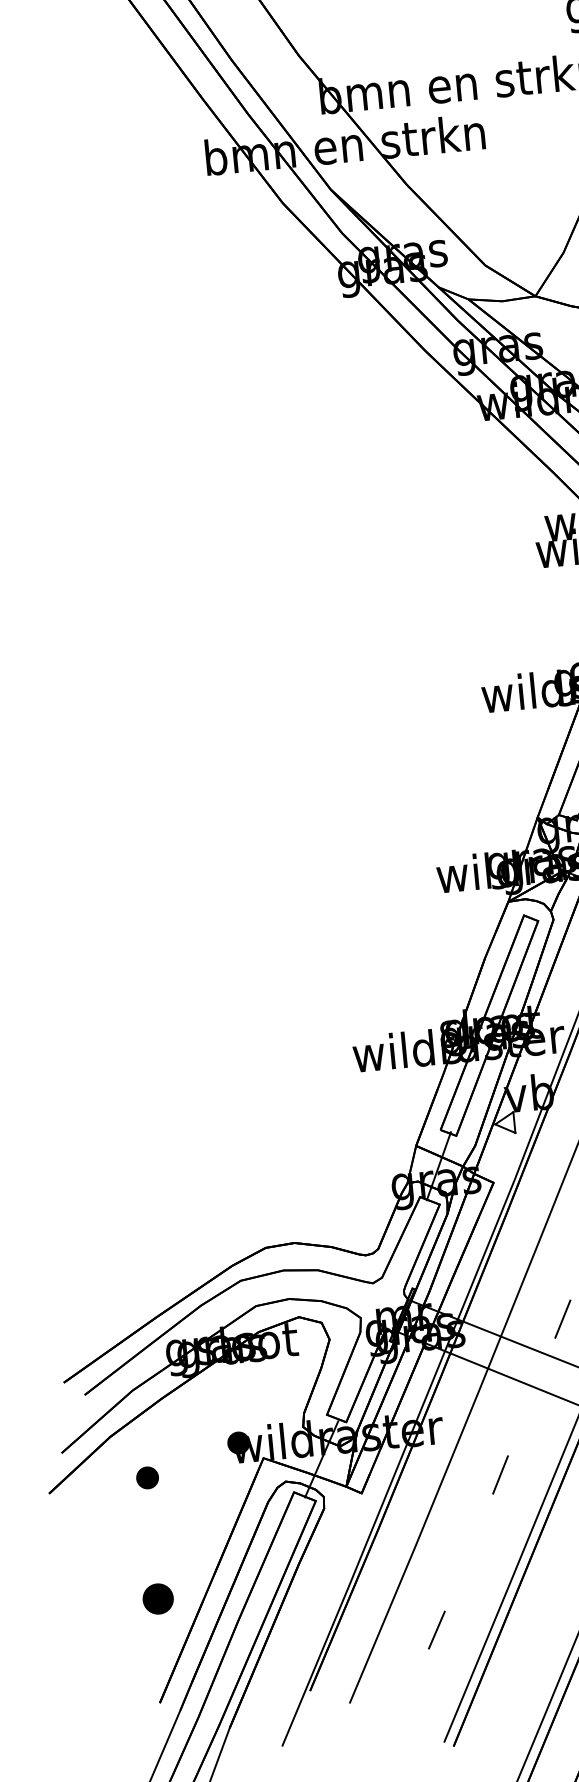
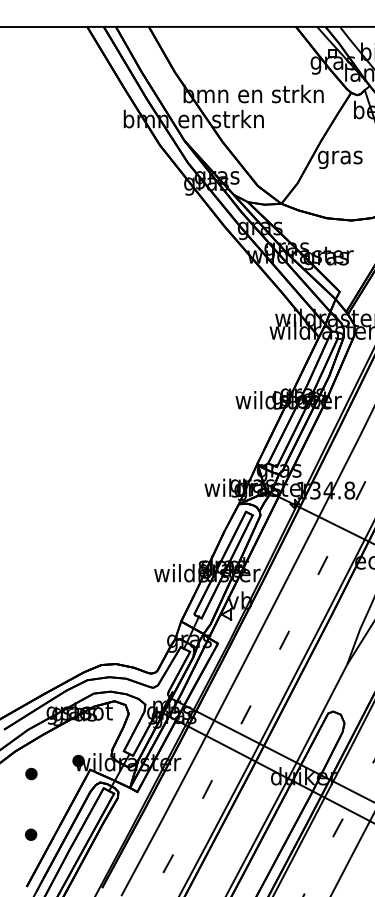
part: (159, 1598) -> (31, 834), size x0.71

